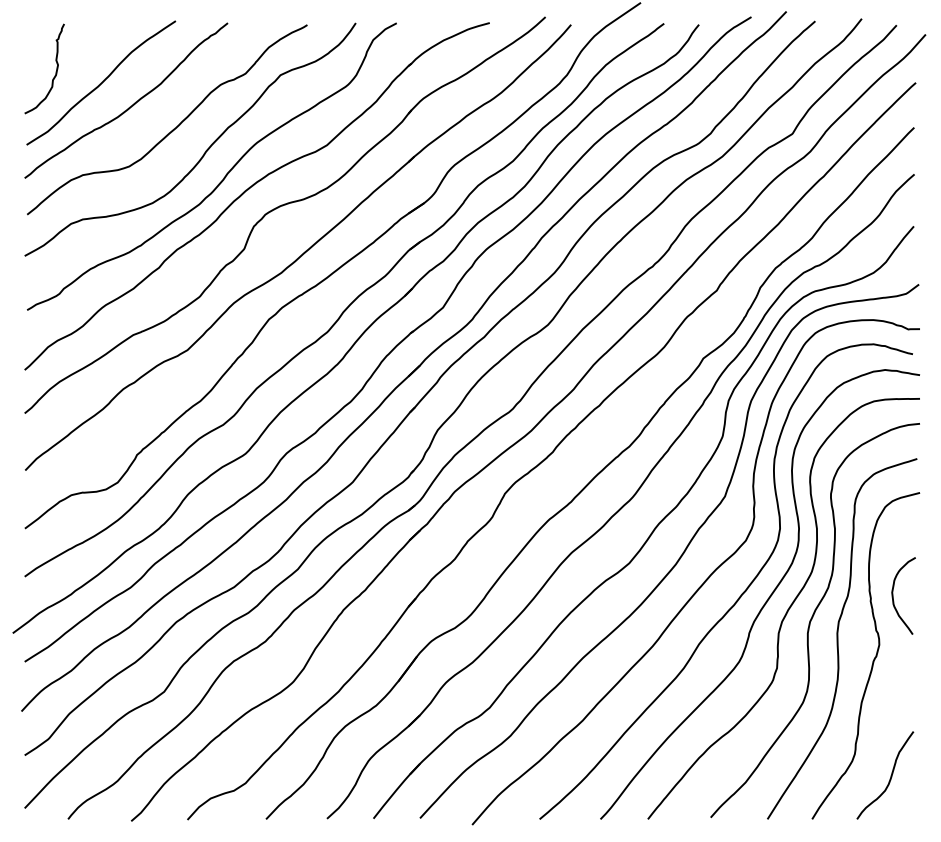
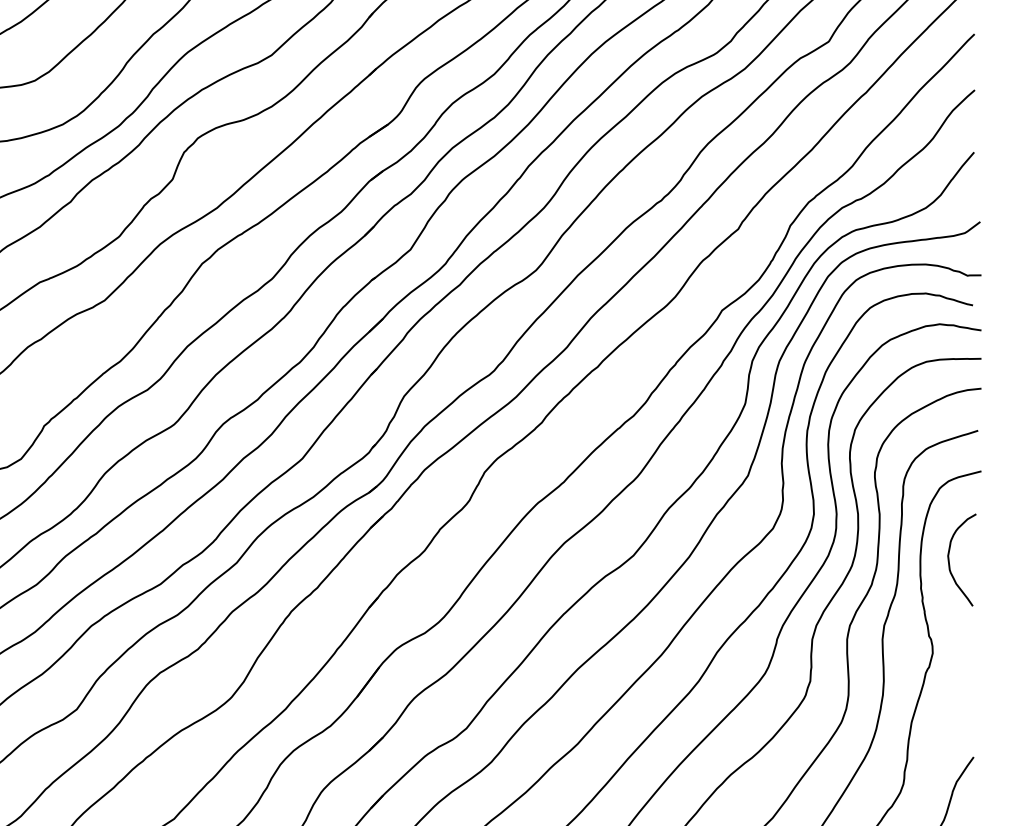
curve: (893, 595) -> (949, 559), moved

